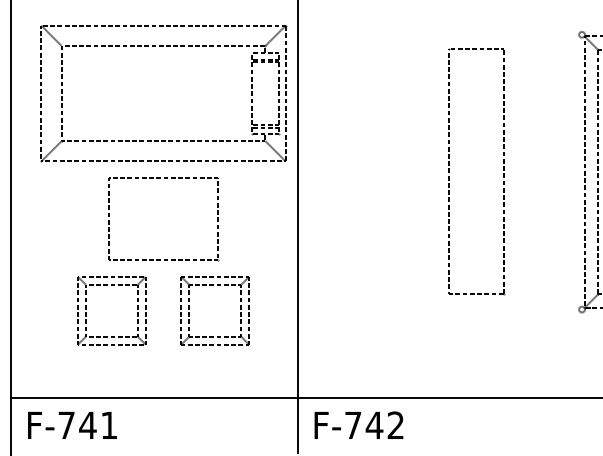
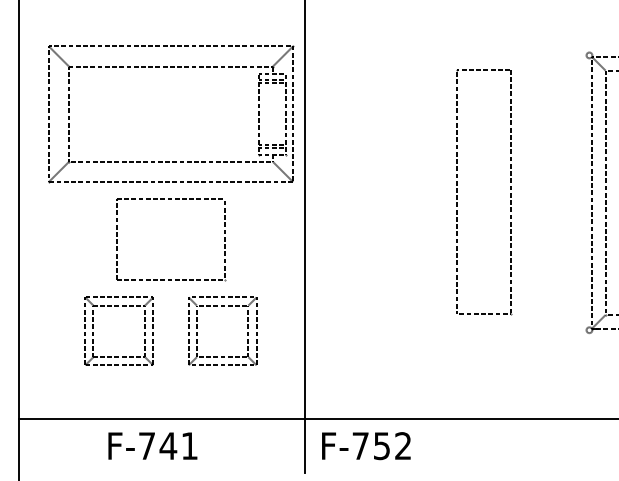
text: (72, 424) -> (152, 445), moved
text: (374, 425) -> (381, 446), F-742 -> F-752

